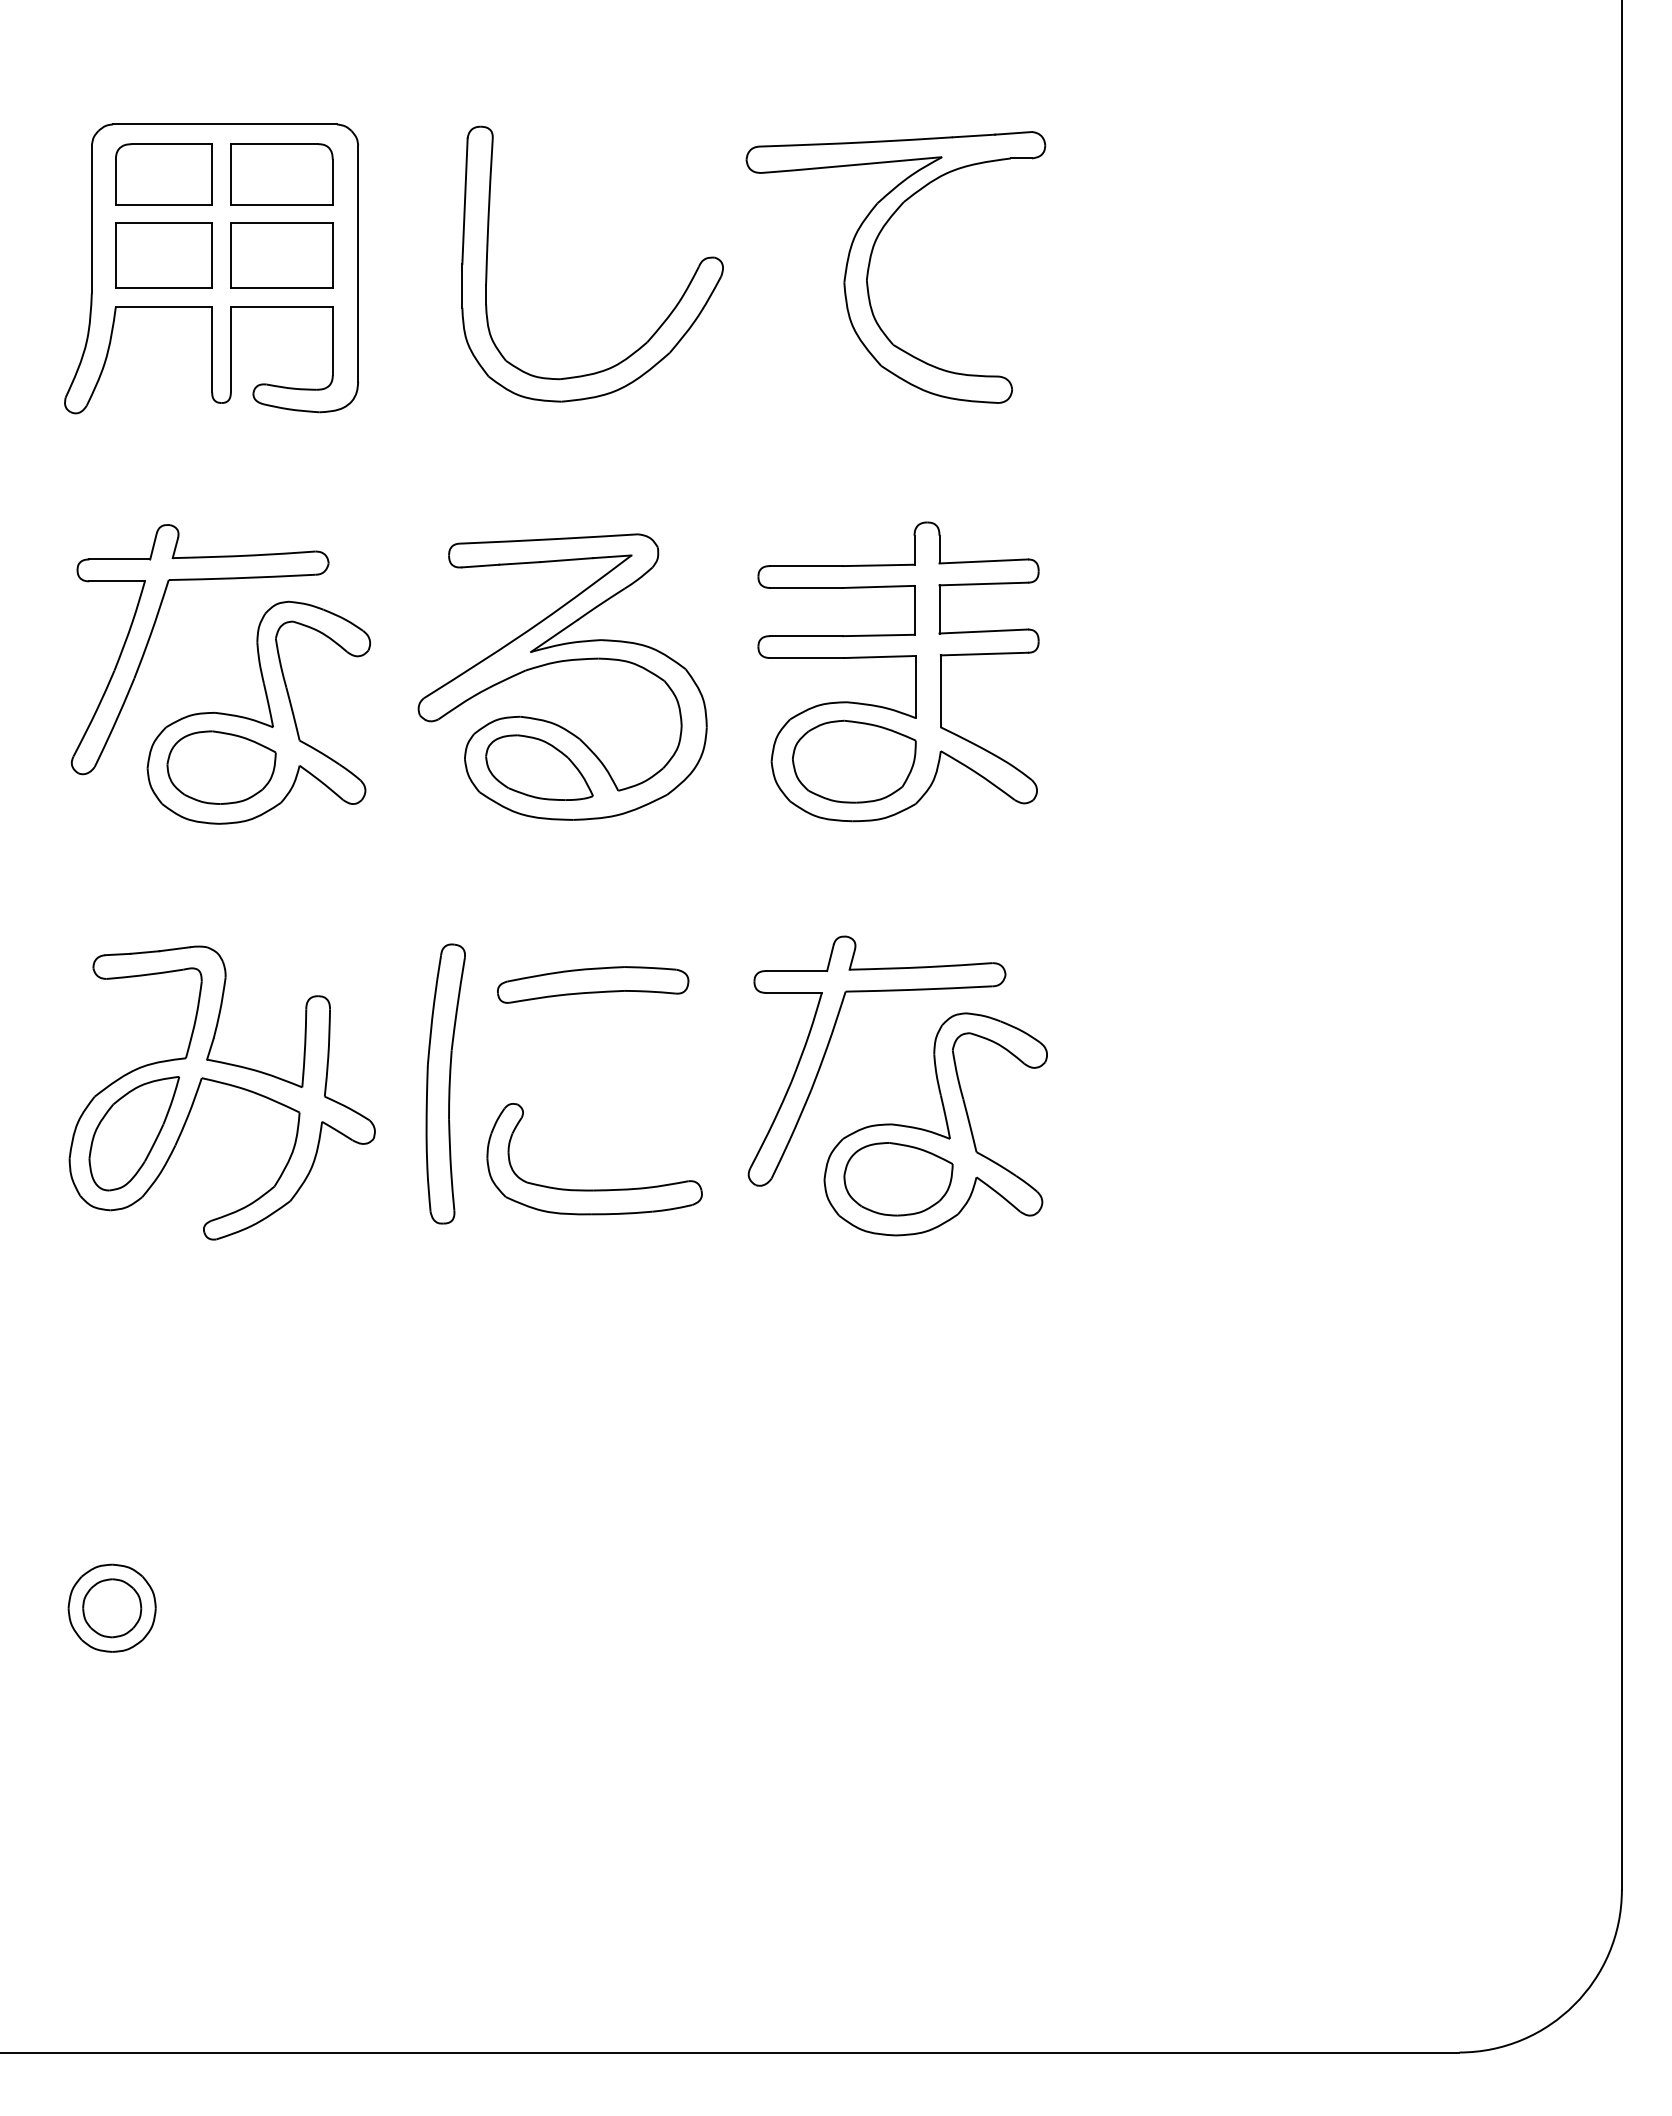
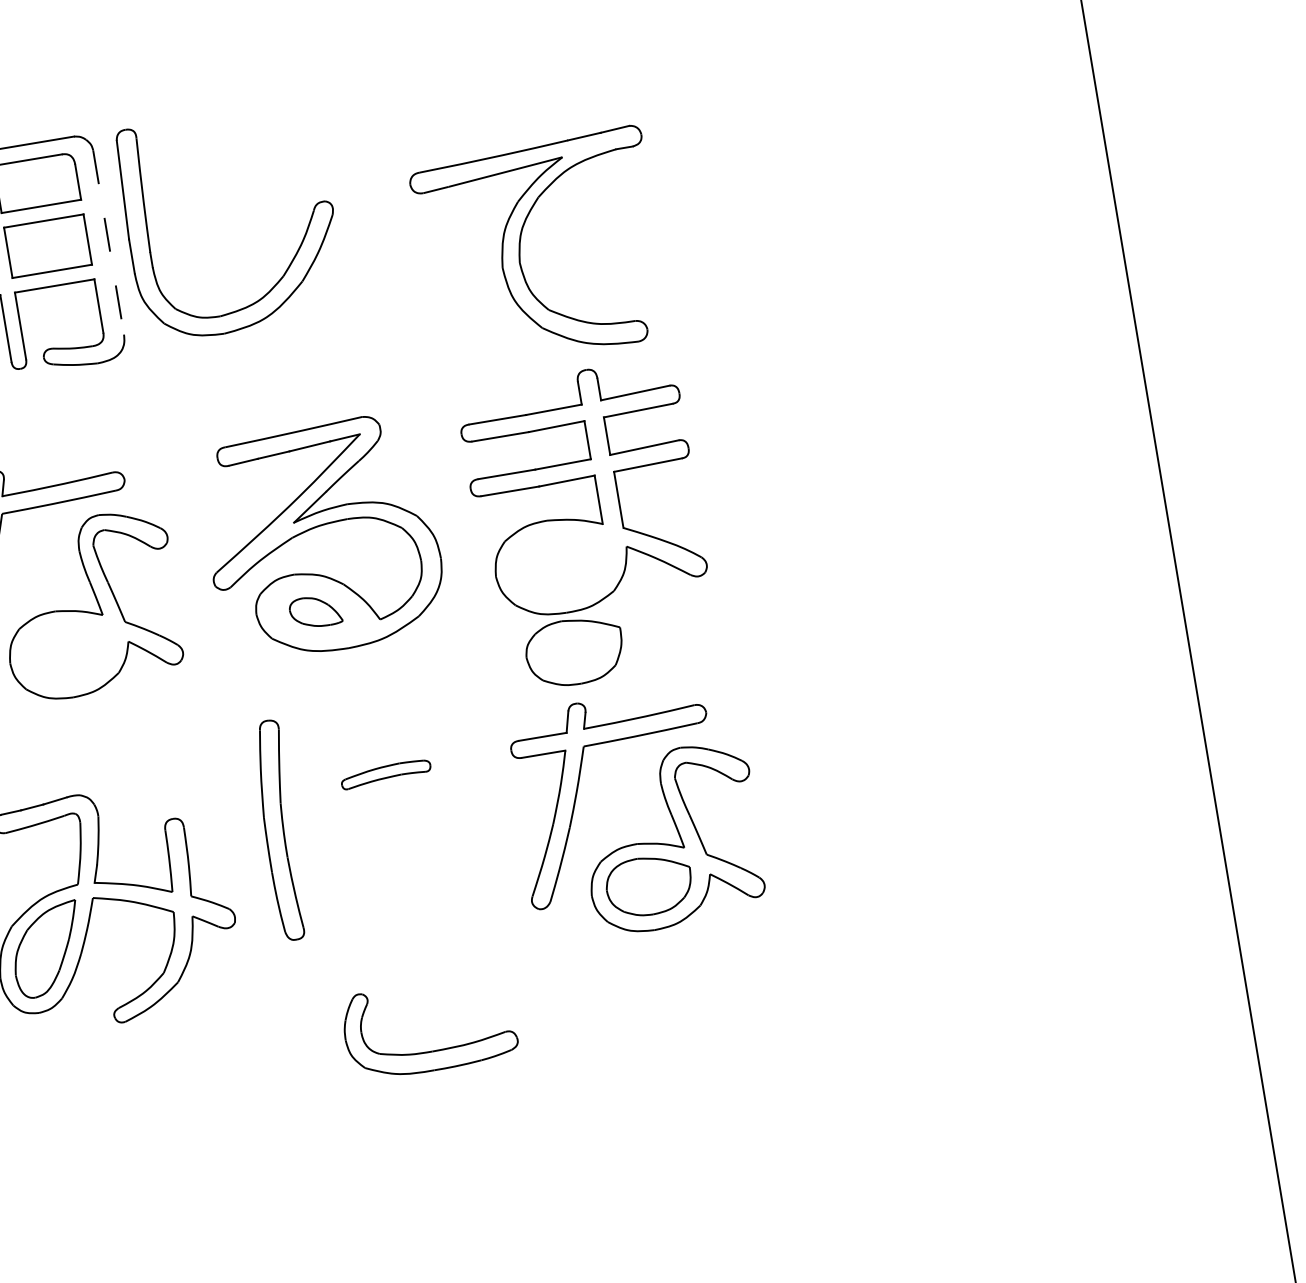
line: (358, 264) -> (108, 243), solid -> dashed
part: (870, 264) -> (520, 250), moved
part: (661, 323) -> (292, 259), moved
part: (854, 761) -> (574, 651), moved
part: (221, 767) -> (67, 653), removed
part: (539, 767) -> (315, 611), size x0.6
part: (593, 984) -> (386, 773), size x0.6
part: (445, 1083) -> (280, 830), moved
part: (594, 1189) -> (433, 1050), moved

